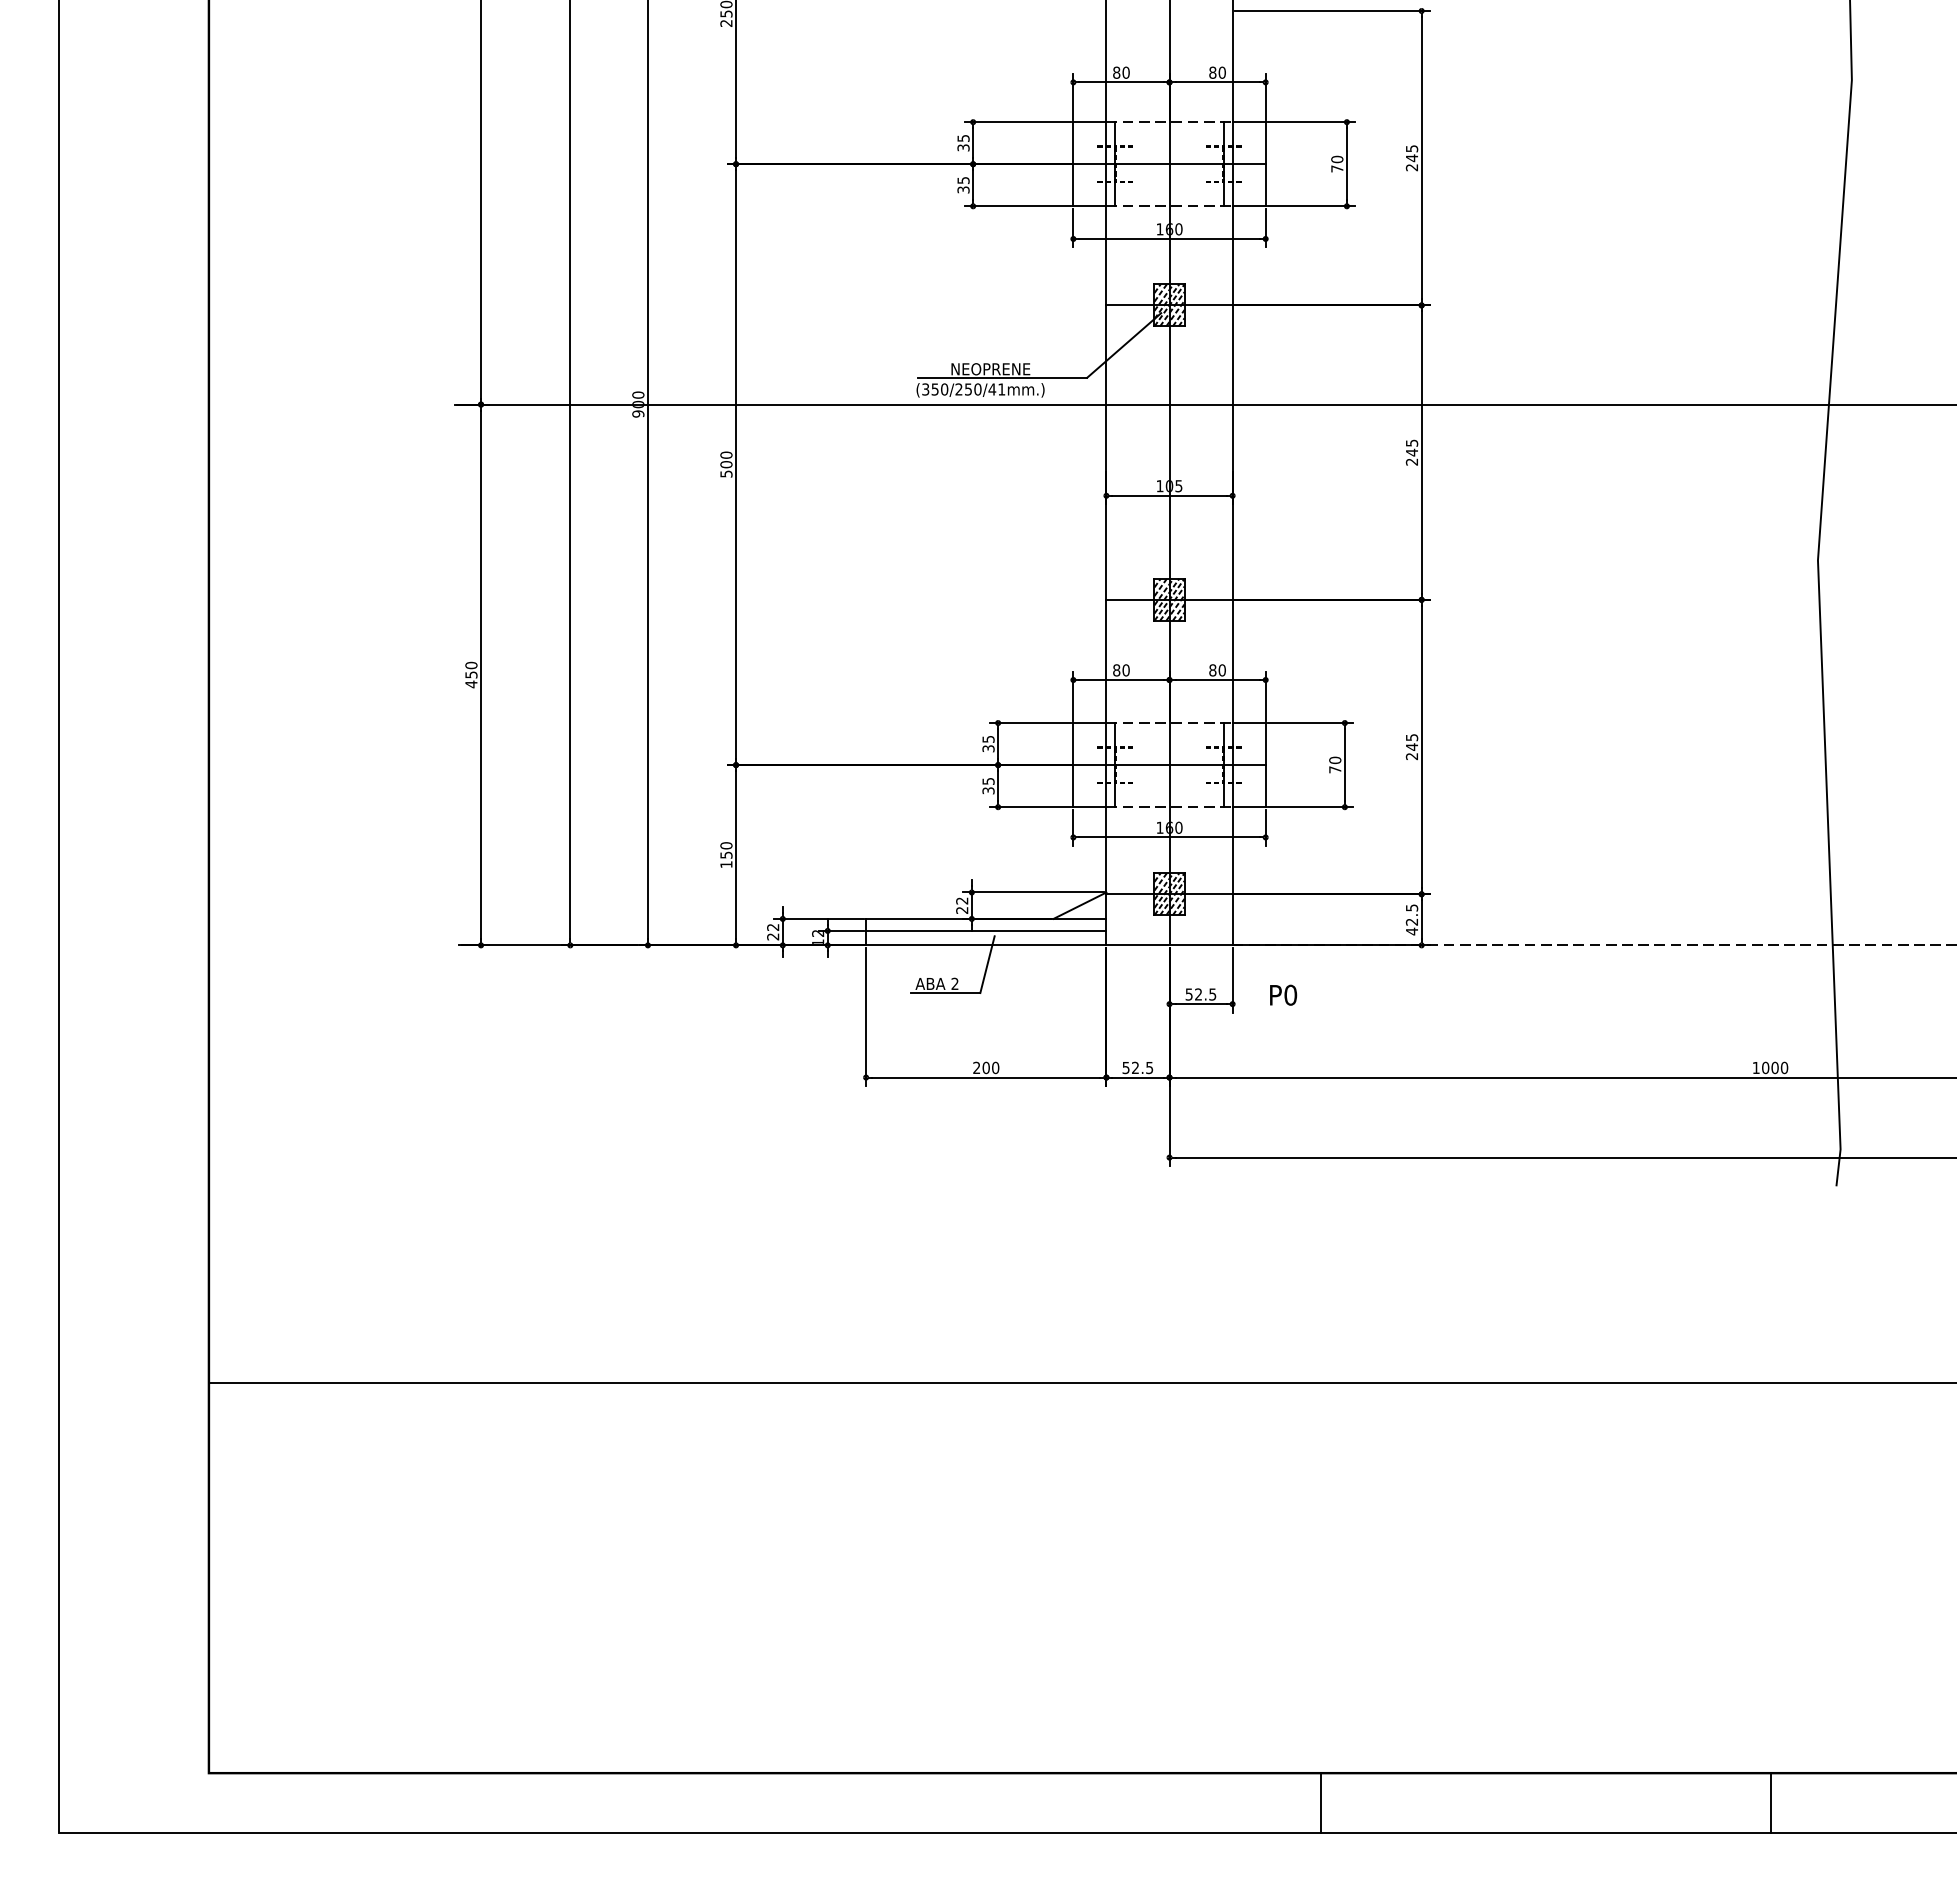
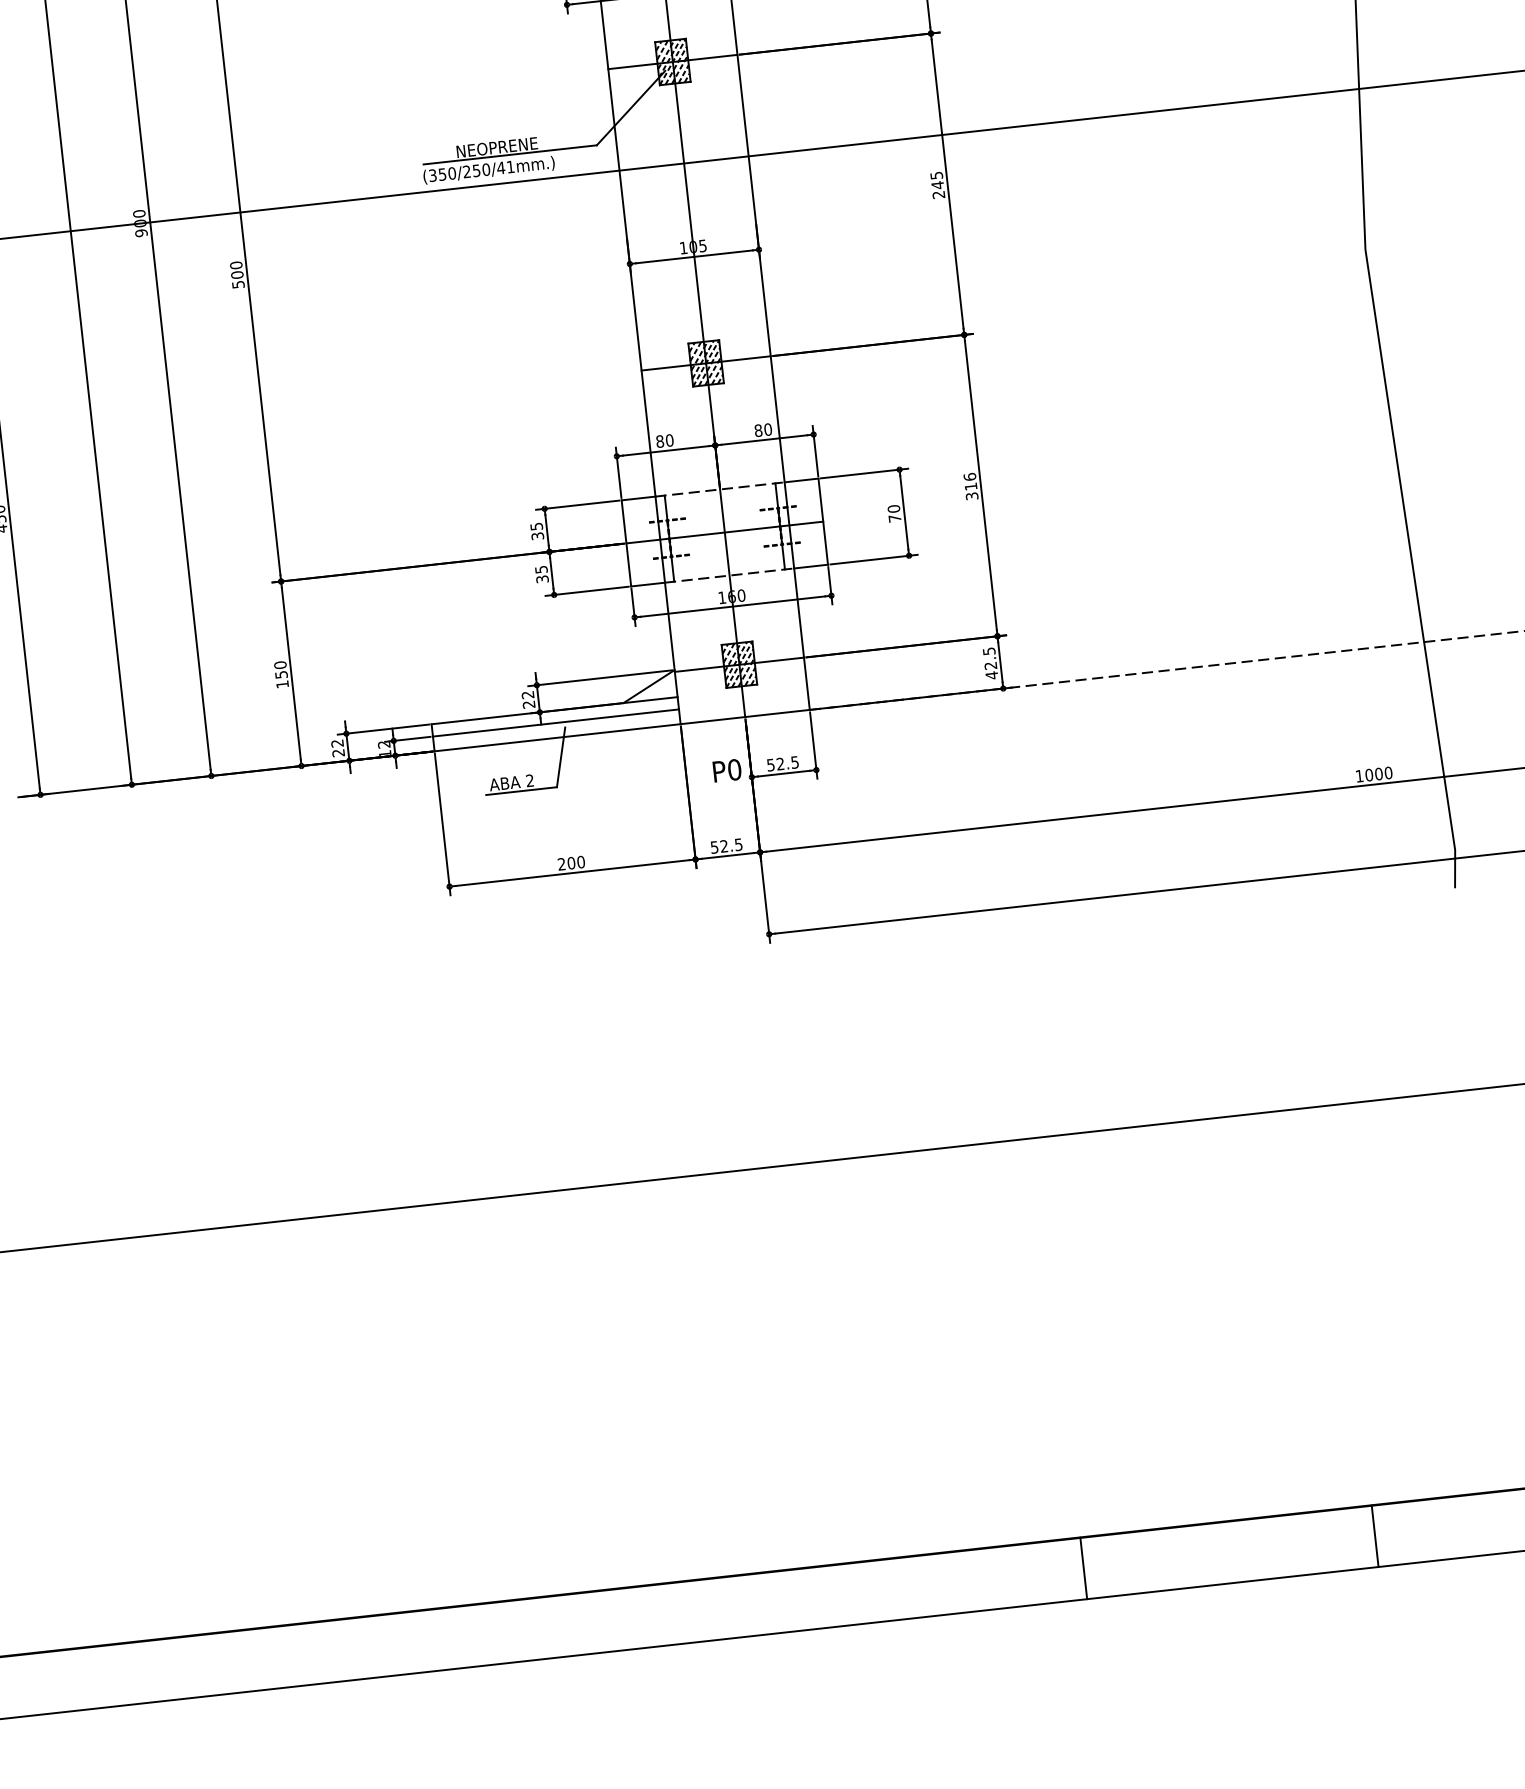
text: (1411, 746) -> (970, 486), 245 -> 316
text: (1283, 994) -> (727, 769), moved
line: (1320, 1803) -> (1083, 1568), moved
line: (1771, 1803) -> (1375, 1536), moved

